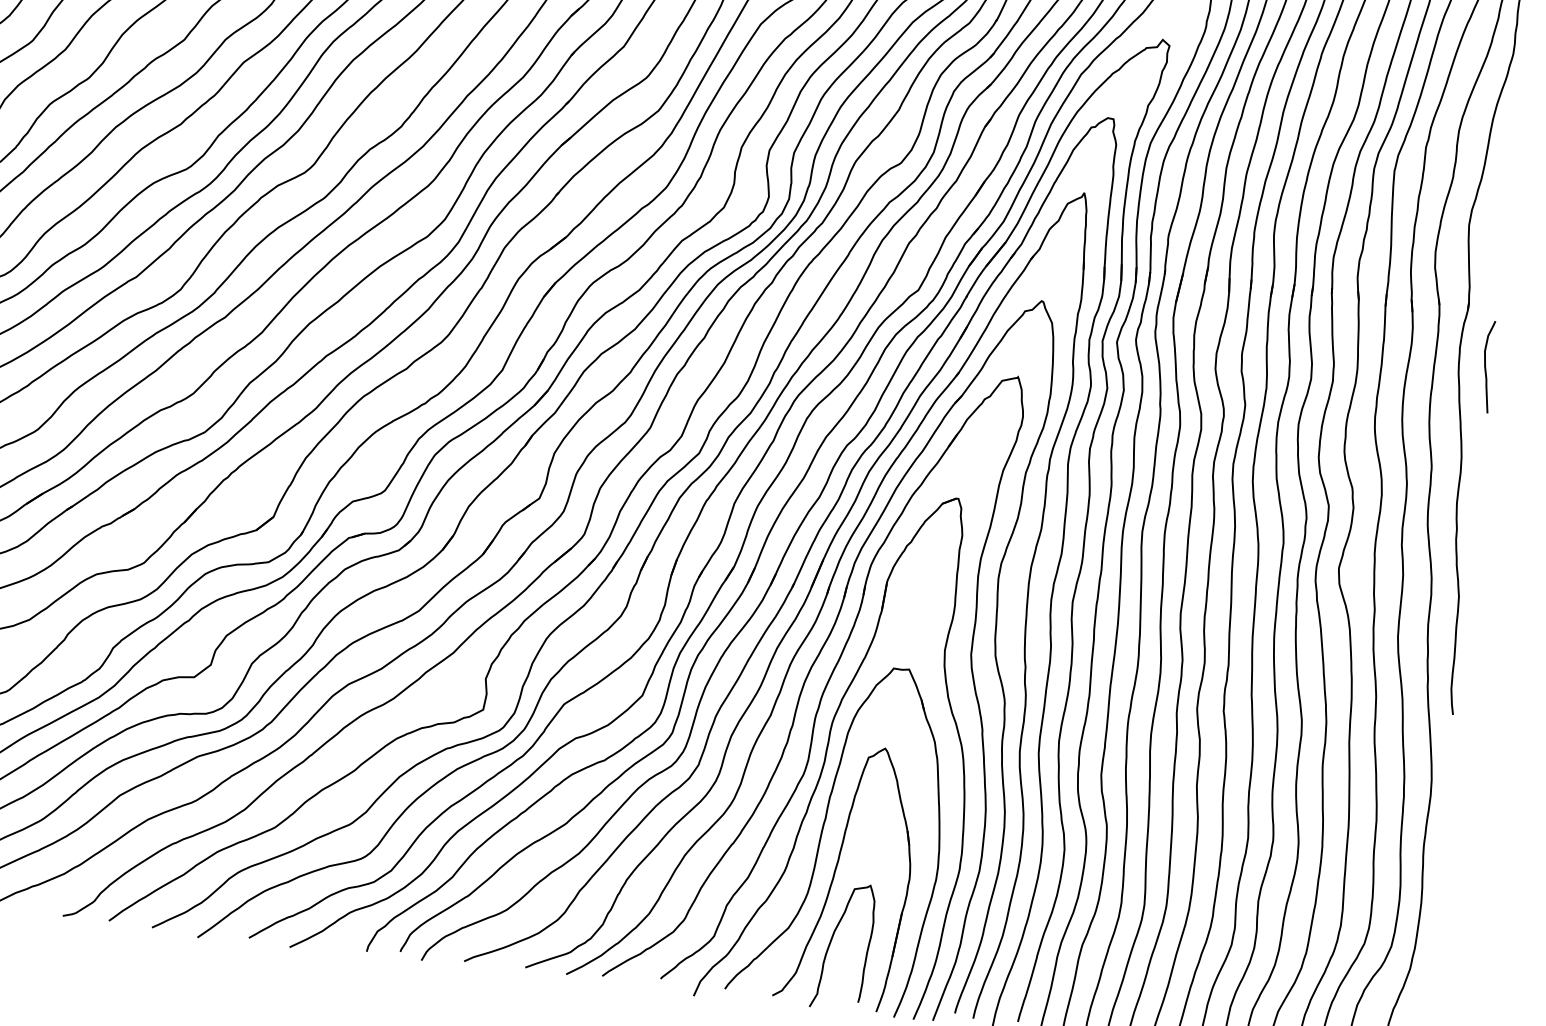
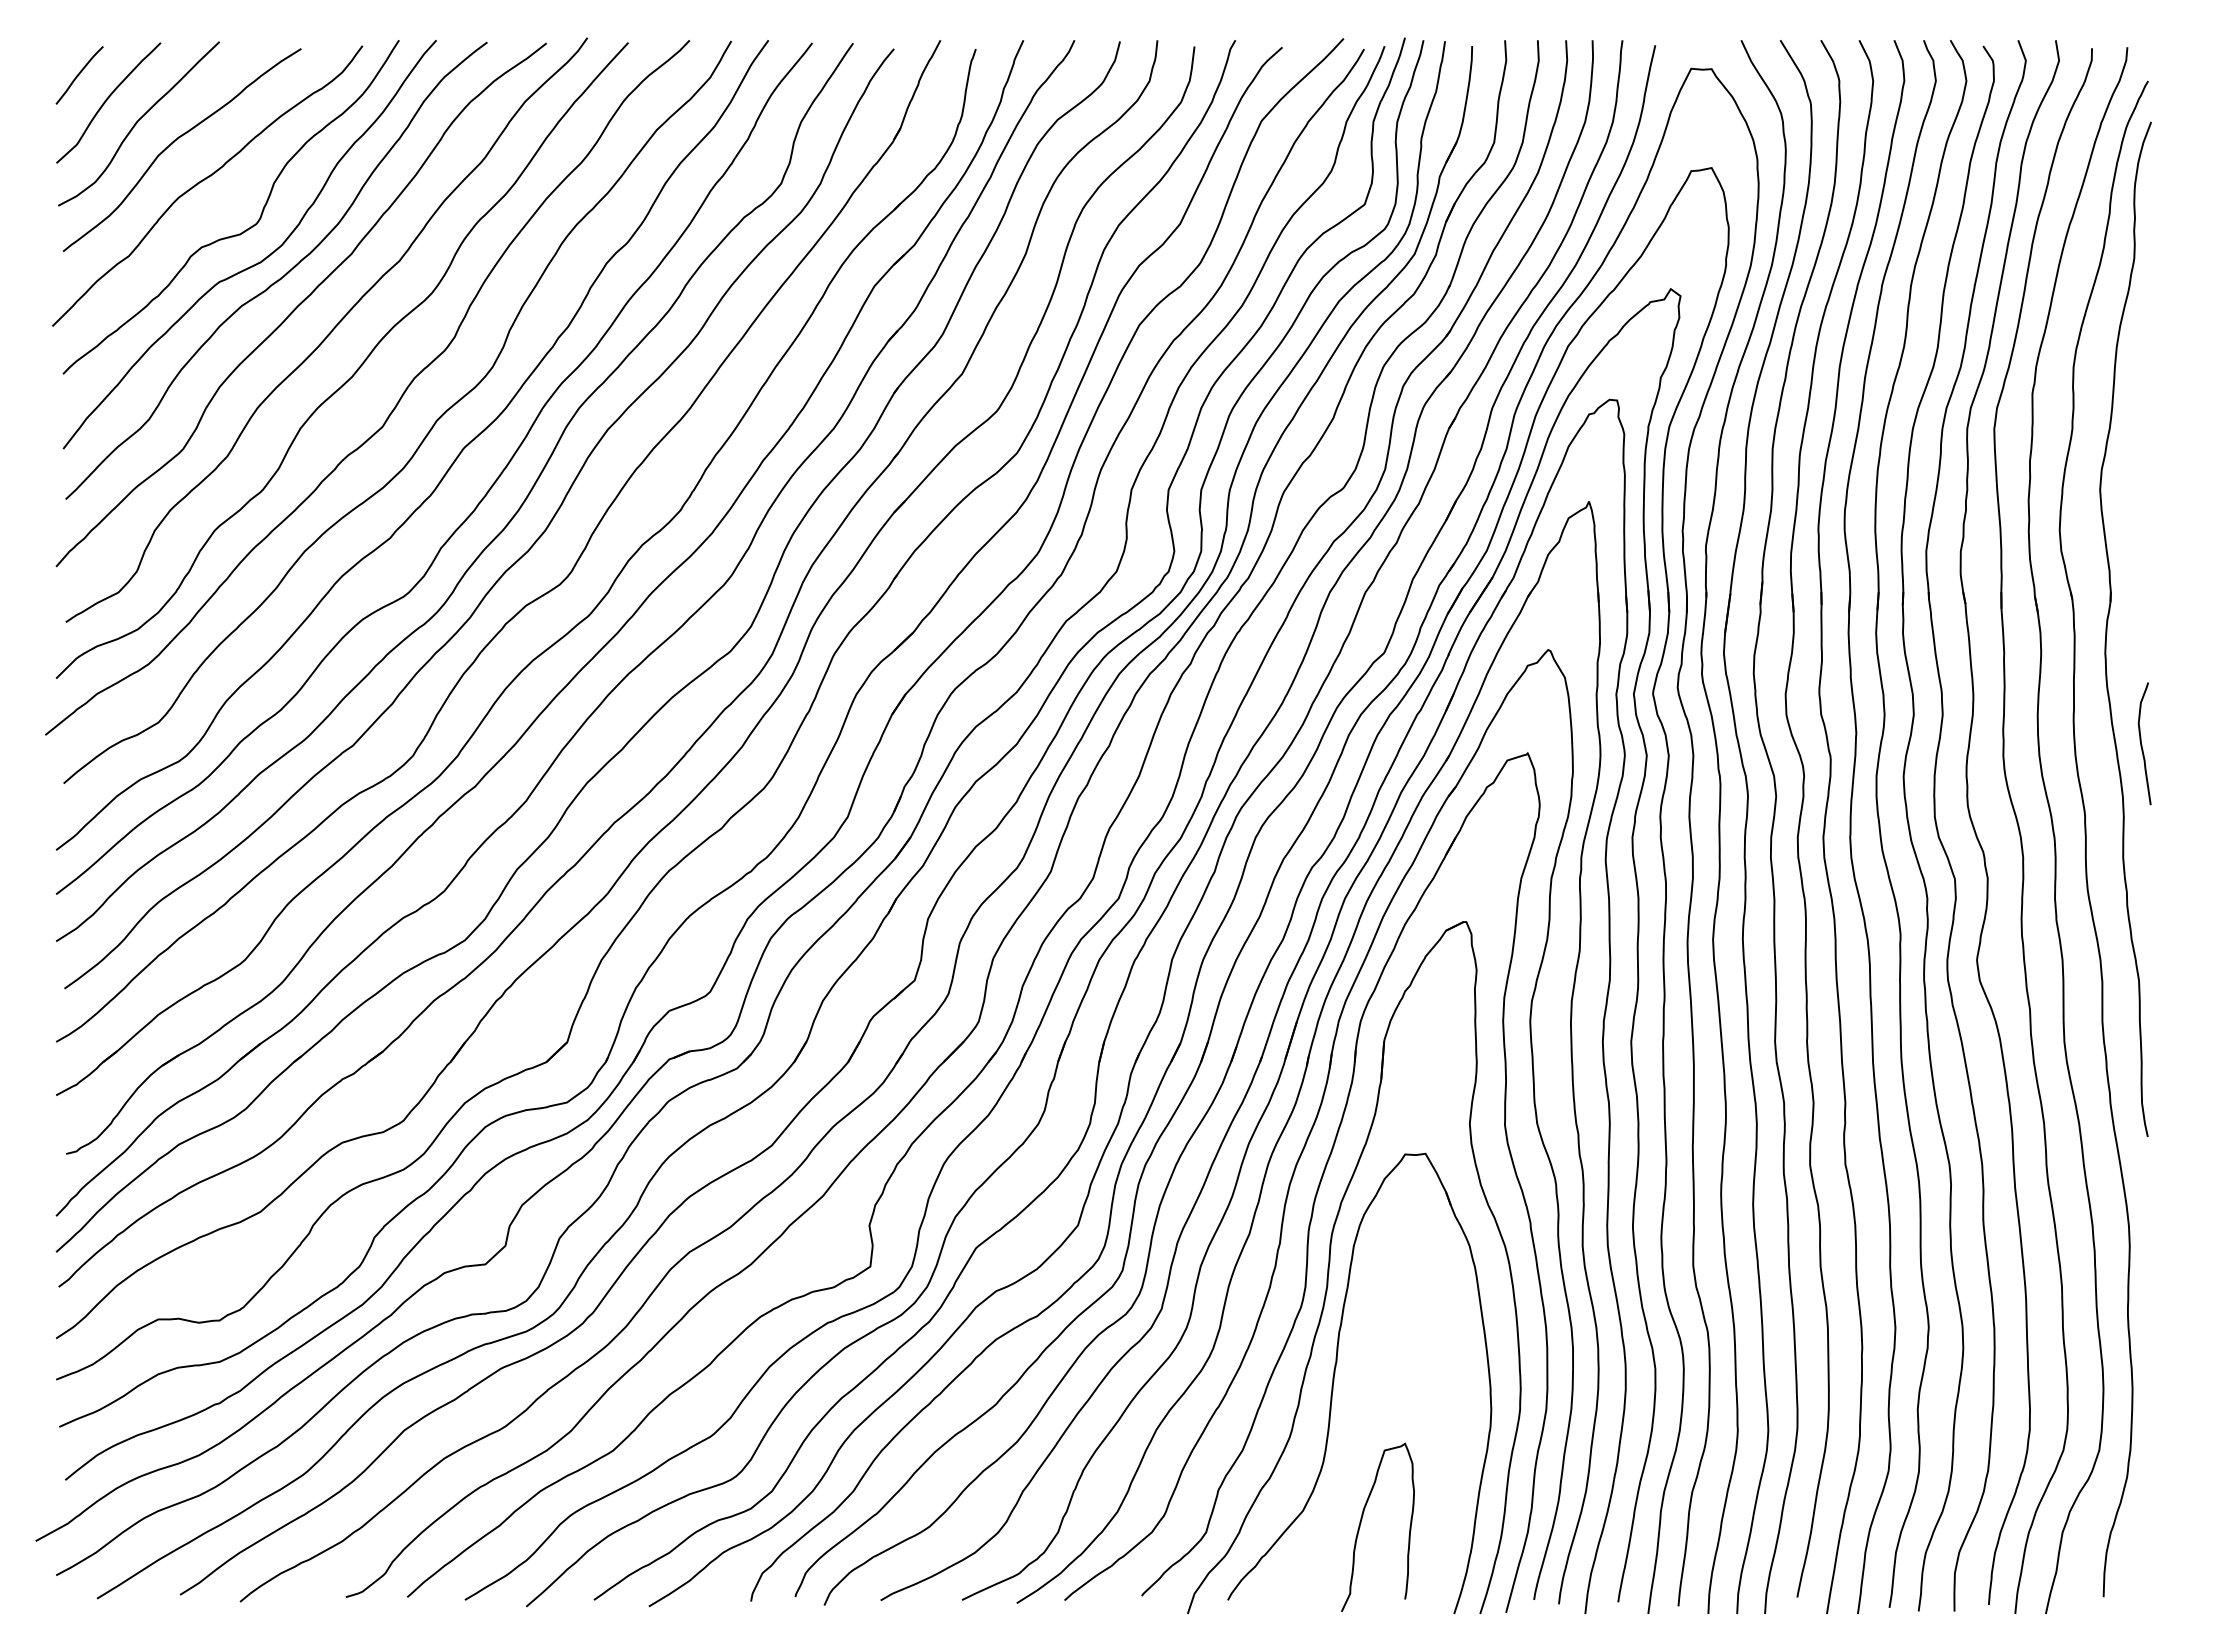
curve: (1486, 367) -> (2142, 744), moved
part: (835, 871) -> (1357, 1429), removed

